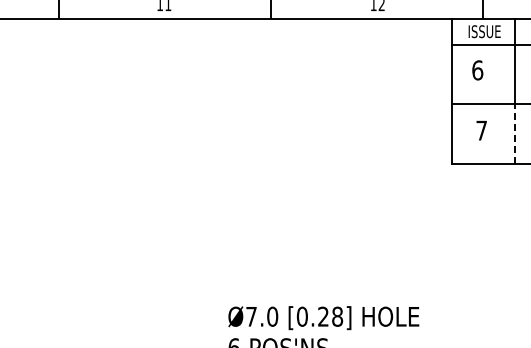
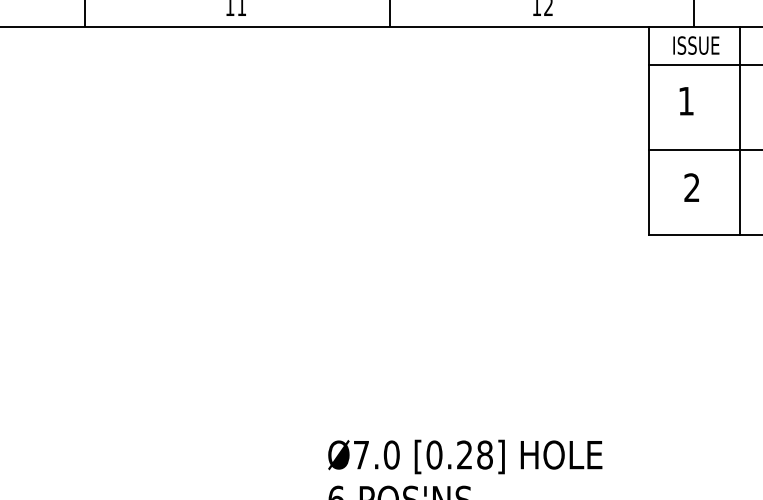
text: (477, 70) -> (685, 101), 6 -> 1
text: (481, 130) -> (691, 187), 7 -> 2
line: (515, 133) -> (740, 191), dashed -> solid

